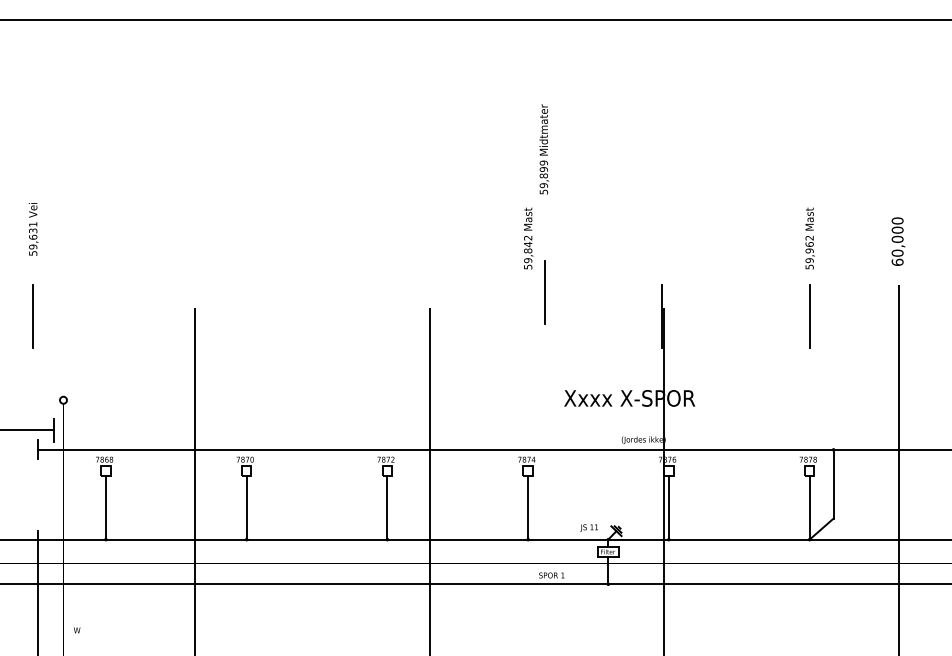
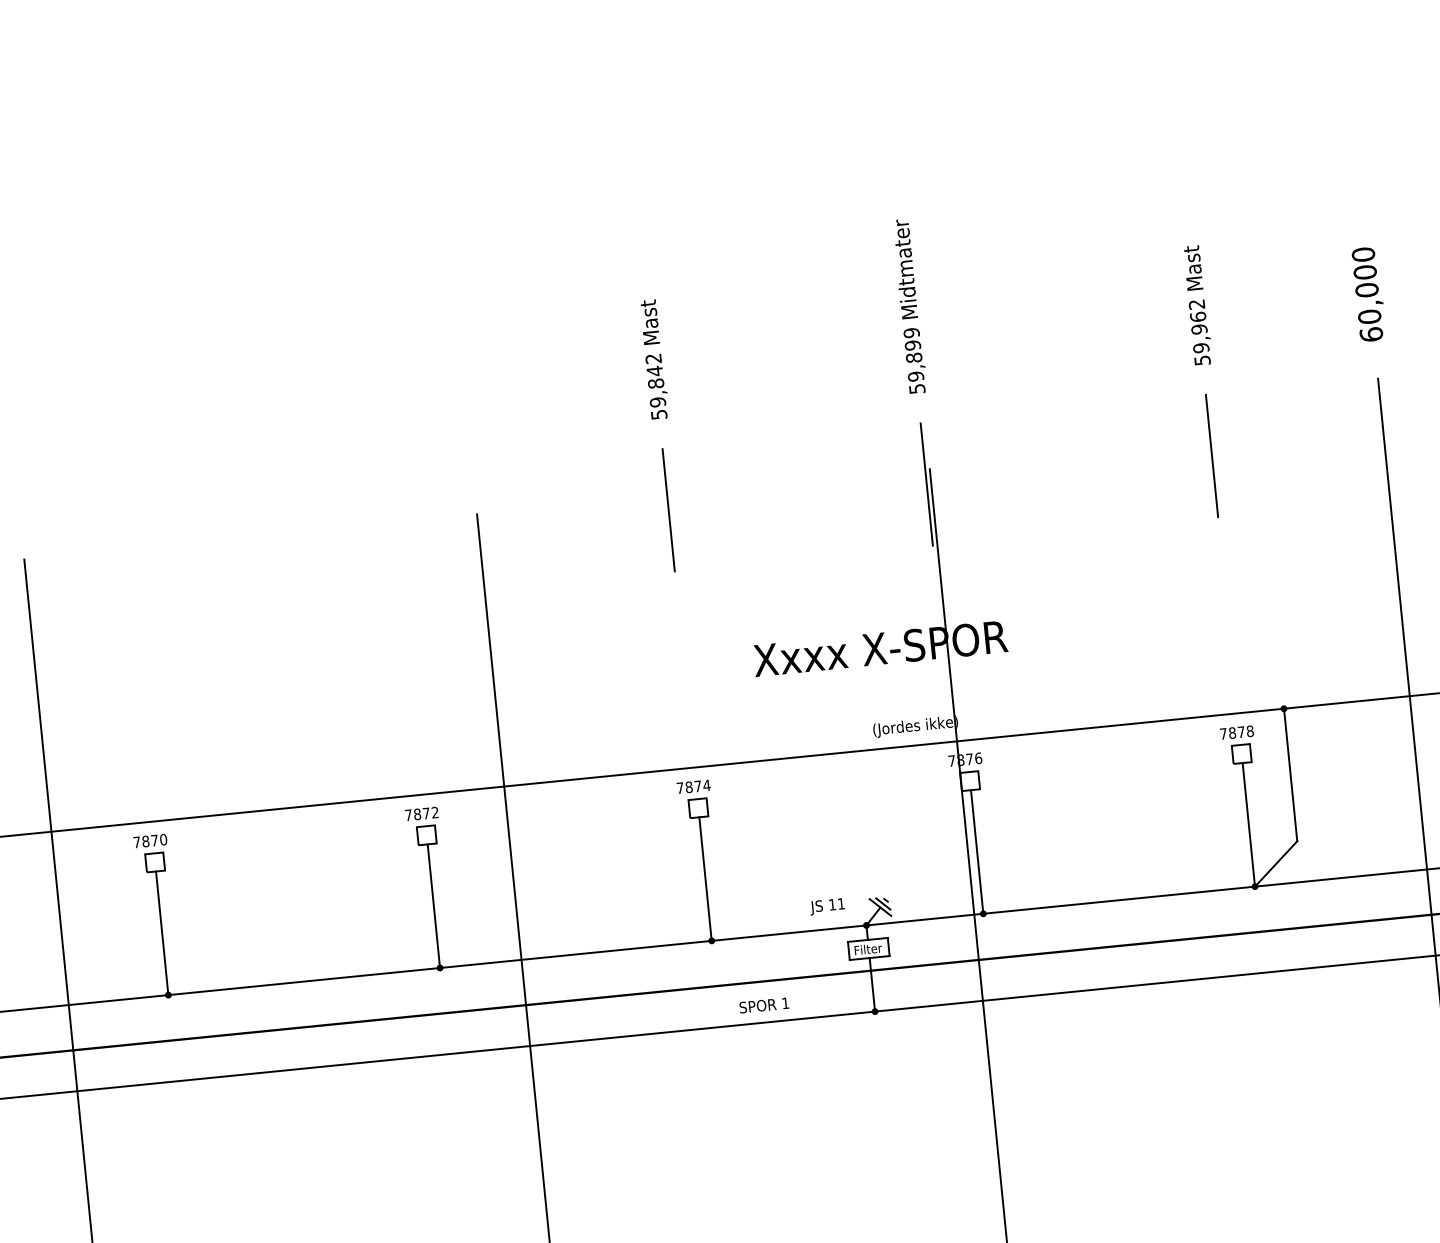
text: (544, 149) -> (910, 306), moved
line: (544, 292) -> (667, 510), moved

